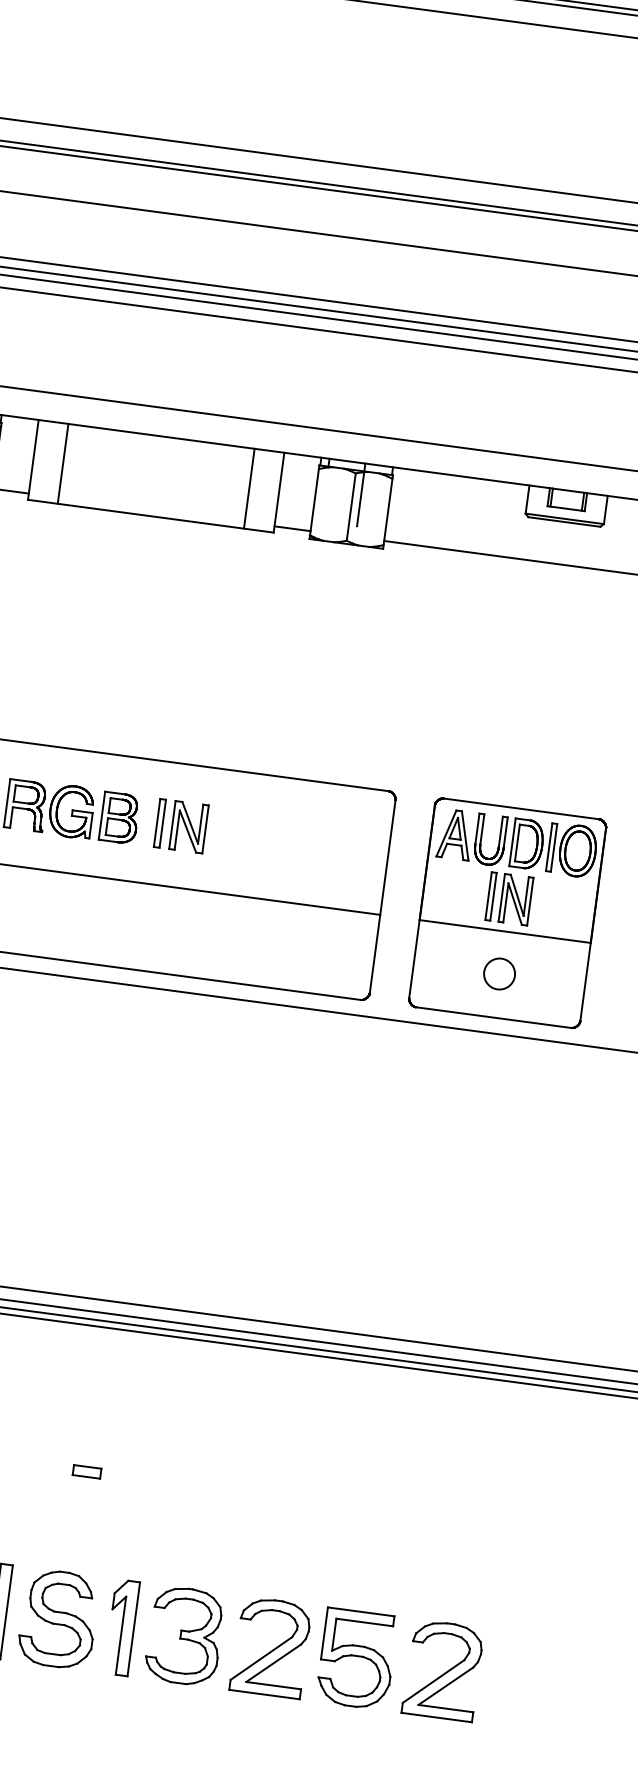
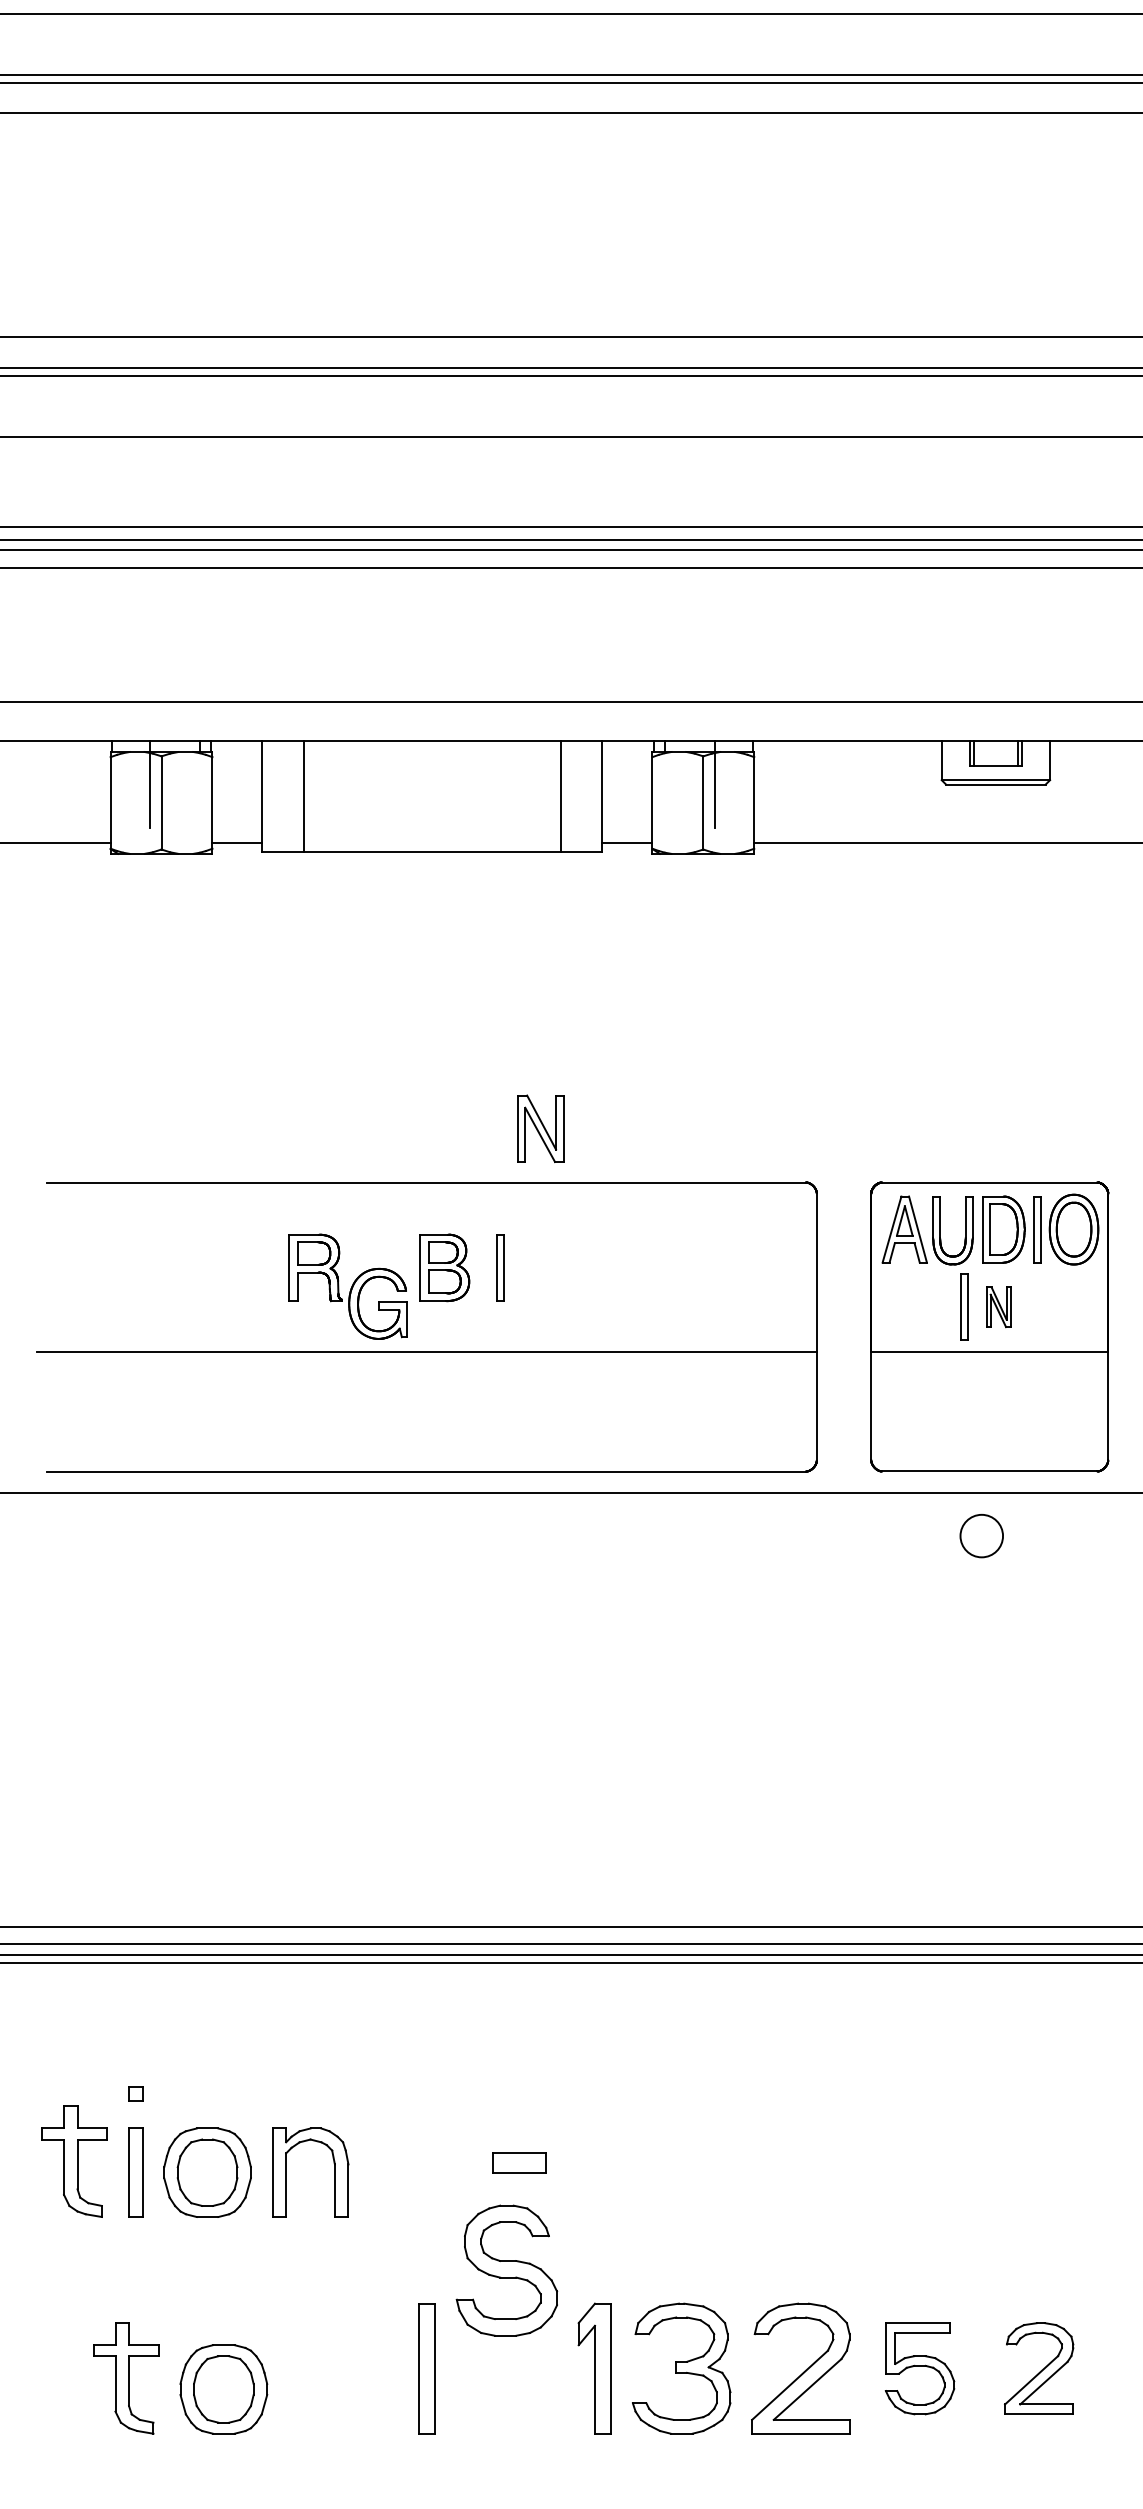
part: (71, 811) -> (377, 1303), moved
part: (188, 827) -> (540, 1128), moved
part: (515, 900) -> (998, 1307), size x0.6
circle: (499, 974) -> (981, 1536), moved
part: (86, 1471) -> (518, 2162), size x1.4
part: (58, 1619) -> (506, 2270), moved
part: (356, 1658) -> (919, 2368), size x0.7
part: (442, 1670) -> (1038, 2368), size x0.7

